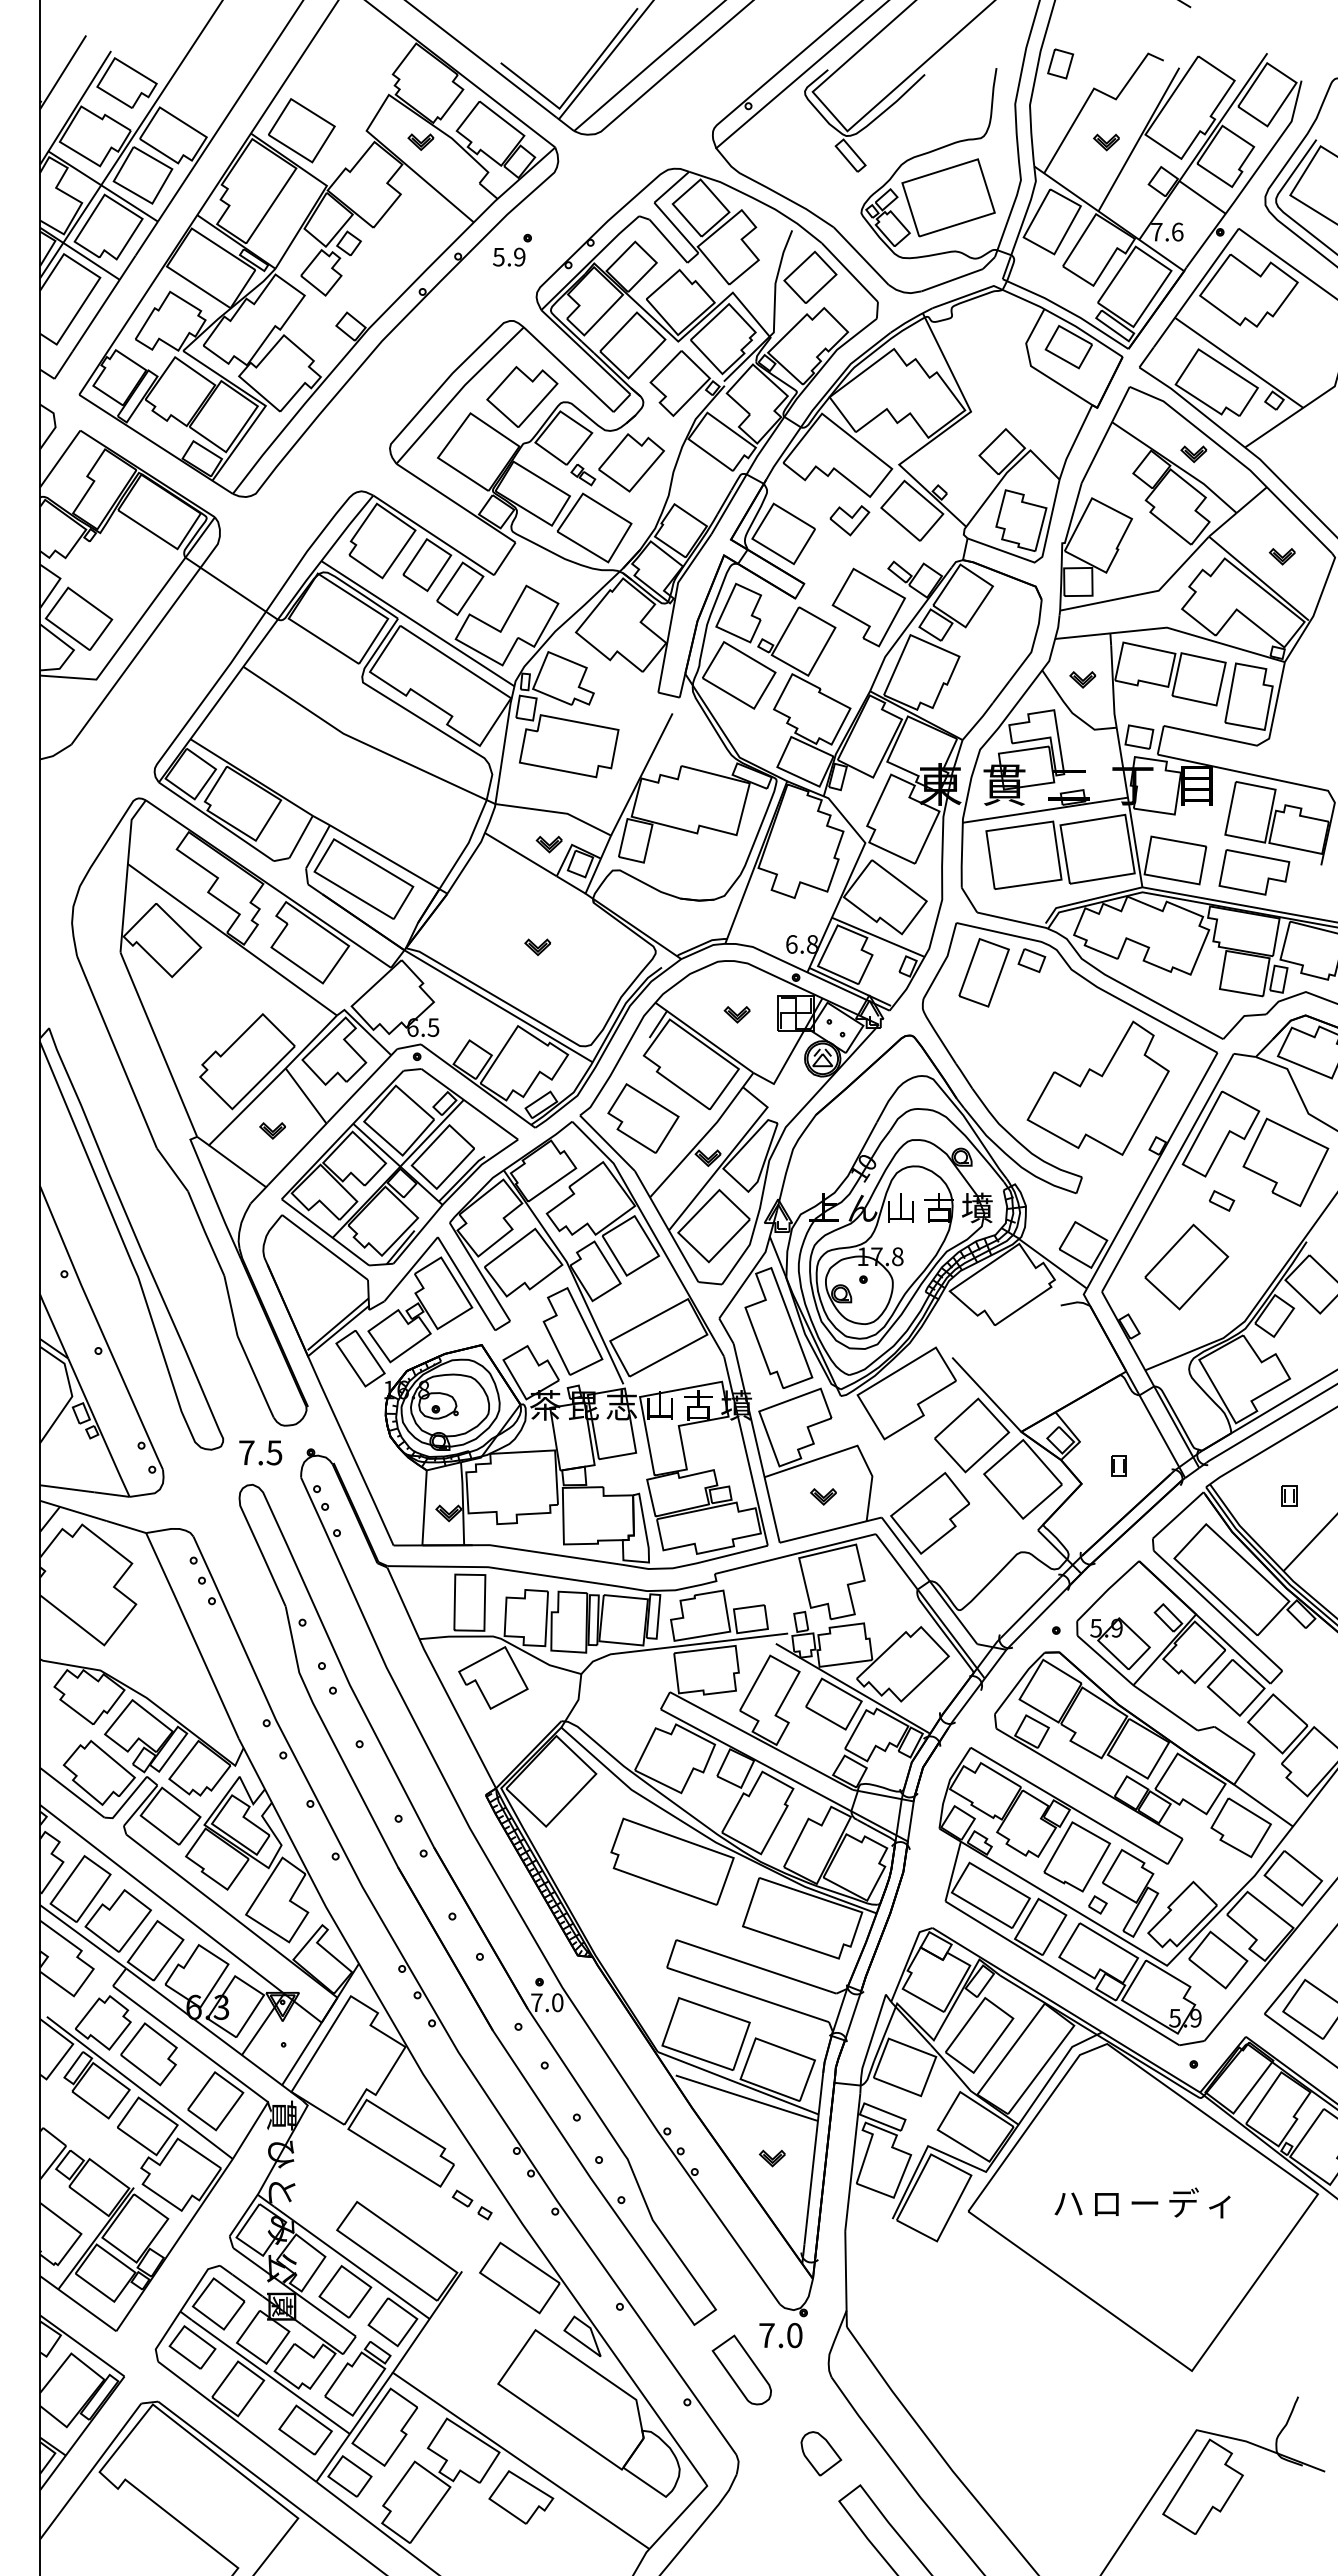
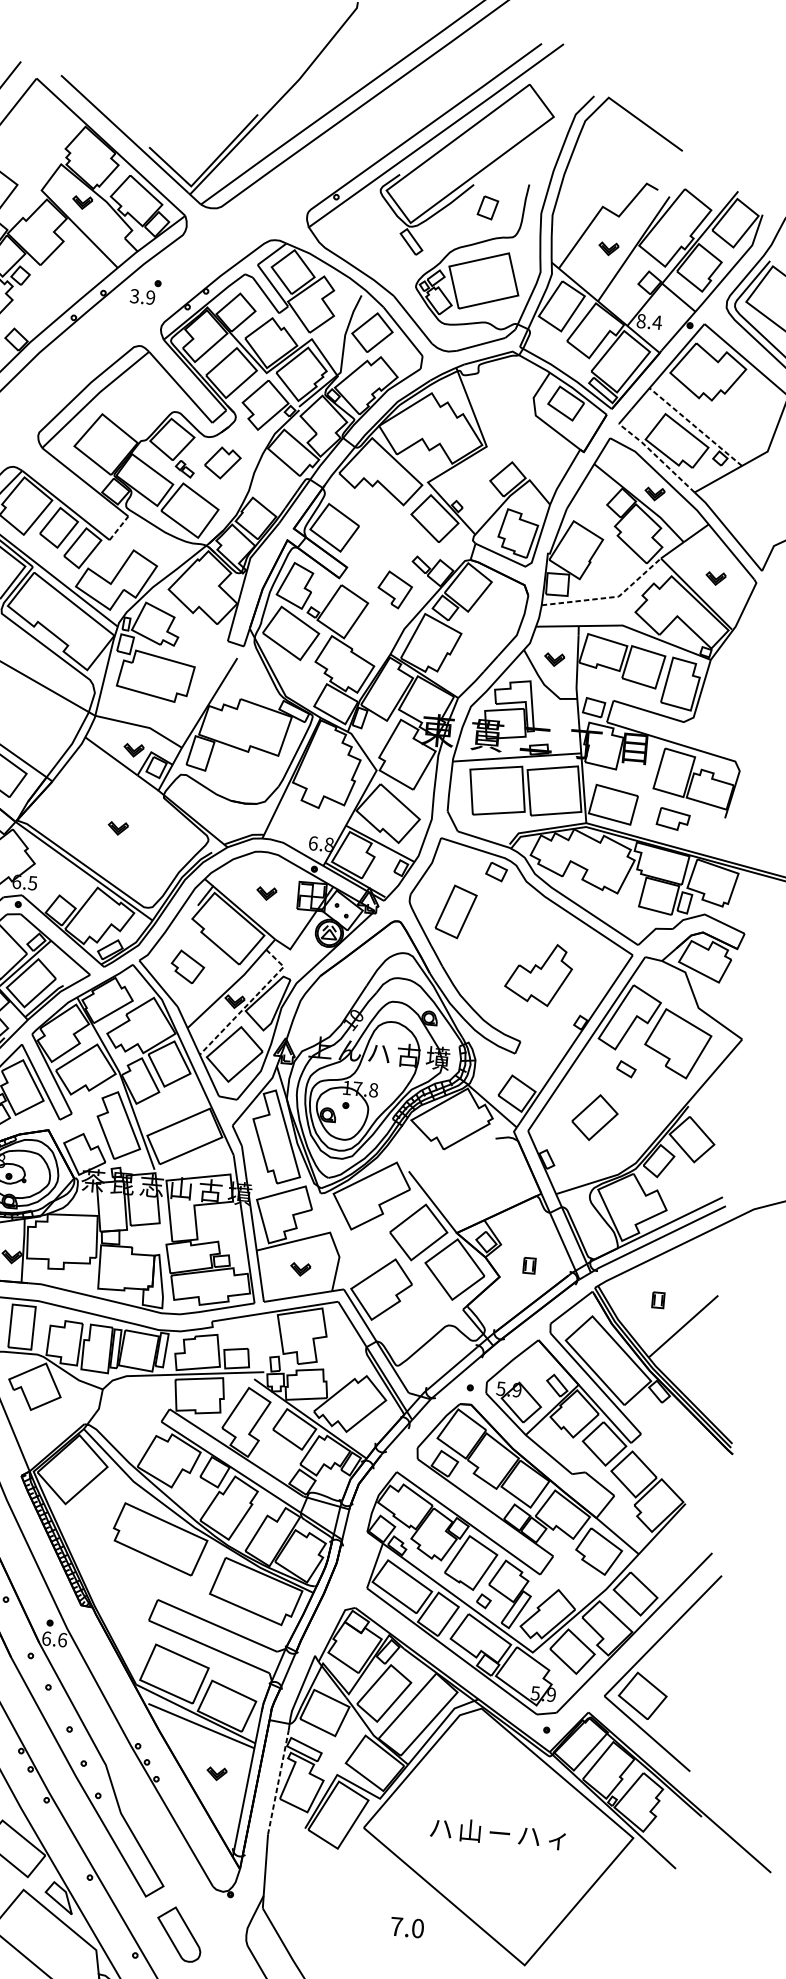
part: (1060, 63) -> (487, 207), moved
text: (1167, 231) -> (649, 321), 7.6 -> 8.4
text: (498, 256) -> (134, 295), 5.9 -> 3.9
line: (1238, 362) -> (695, 426), solid -> dashed
part: (522, 396) -> (143, 404), removed
line: (1192, 405) -> (657, 456), solid -> dashed
part: (631, 462) -> (222, 462), size x0.7
part: (849, 520) -> (386, 521), removed
line: (504, 558) -> (118, 527), solid -> dashed
line: (1146, 593) -> (609, 597), solid -> dashed
part: (868, 607) -> (394, 590), size x0.6
part: (1254, 872) -> (673, 819), size x0.6
part: (983, 972) -> (455, 911), moved
part: (1097, 1087) -> (538, 973), size x0.6
part: (643, 1118) -> (187, 967), size x0.6
line: (728, 1156) -> (250, 1001), solid -> dashed
text: (900, 1207) -> (379, 1052), 山 -> ハ
part: (1186, 1266) -> (594, 1117), size x0.7
text: (547, 2002) -> (54, 1639), 7.0 -> 6.6
line: (852, 2161) -> (278, 1781), solid -> dashed
text: (1183, 2202) -> (529, 1835), デ -> ハ
text: (1106, 2203) -> (470, 1831), ロ -> 山
text: (780, 2335) -> (407, 1927), moved

